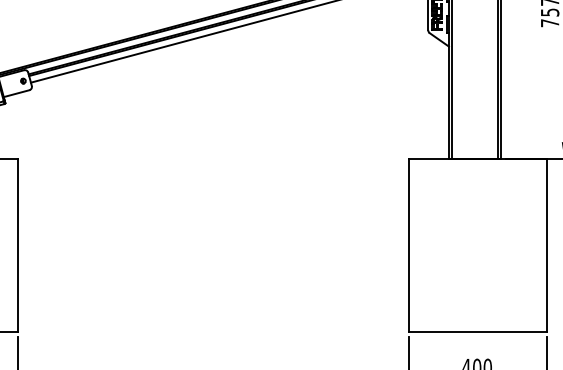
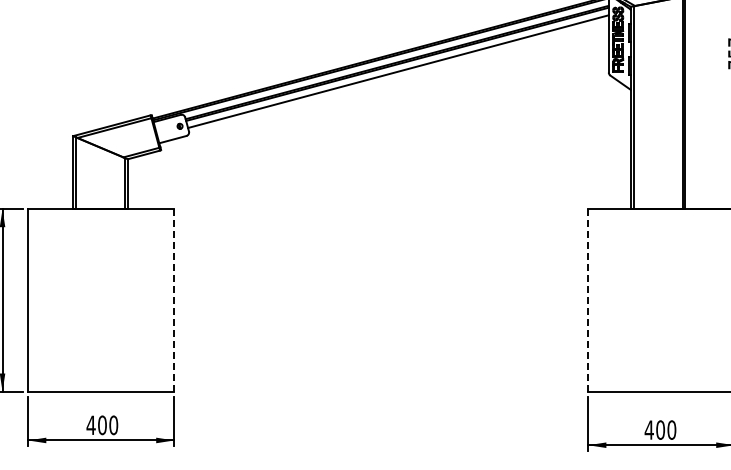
line: (18, 245) -> (174, 300), solid -> dashed
line: (409, 245) -> (588, 300), solid -> dashed

